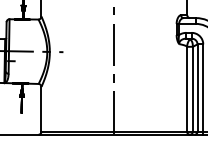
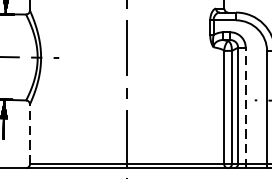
line: (203, 89) -> (246, 107), solid -> dashed
line: (41, 108) -> (29, 133), solid -> dashed

